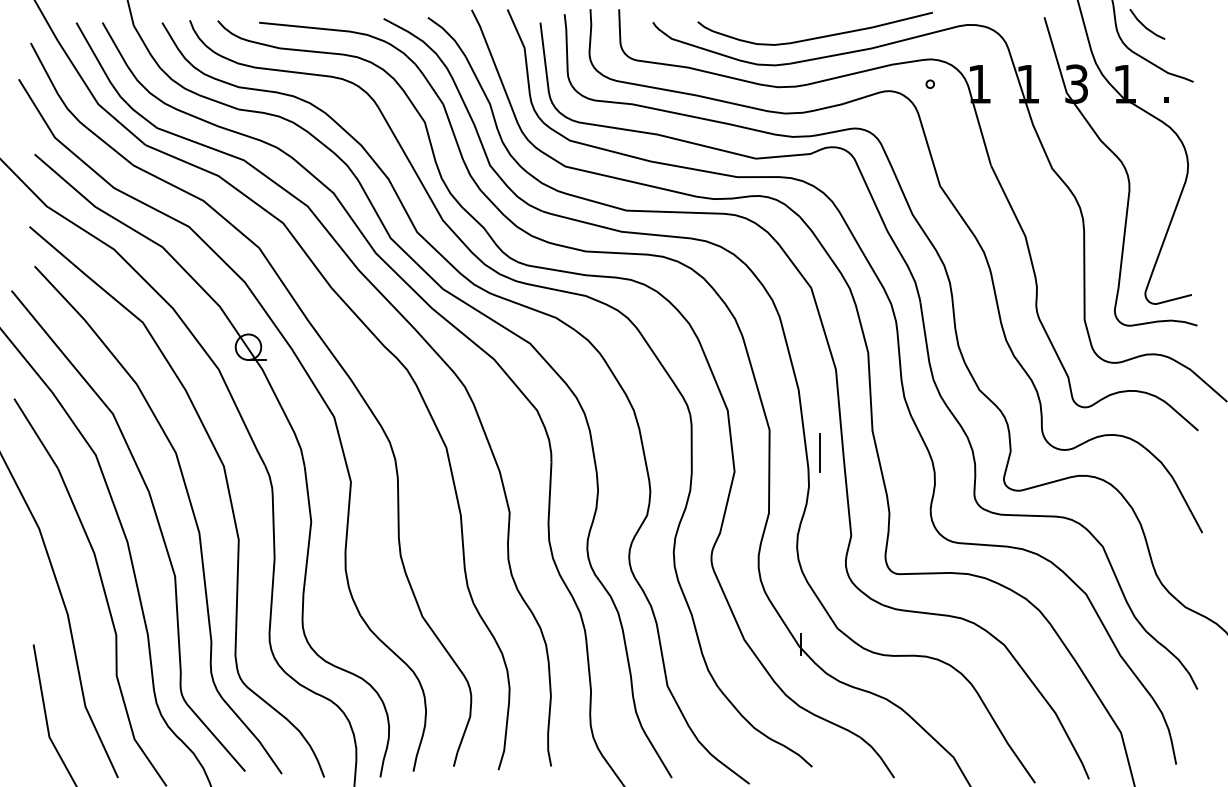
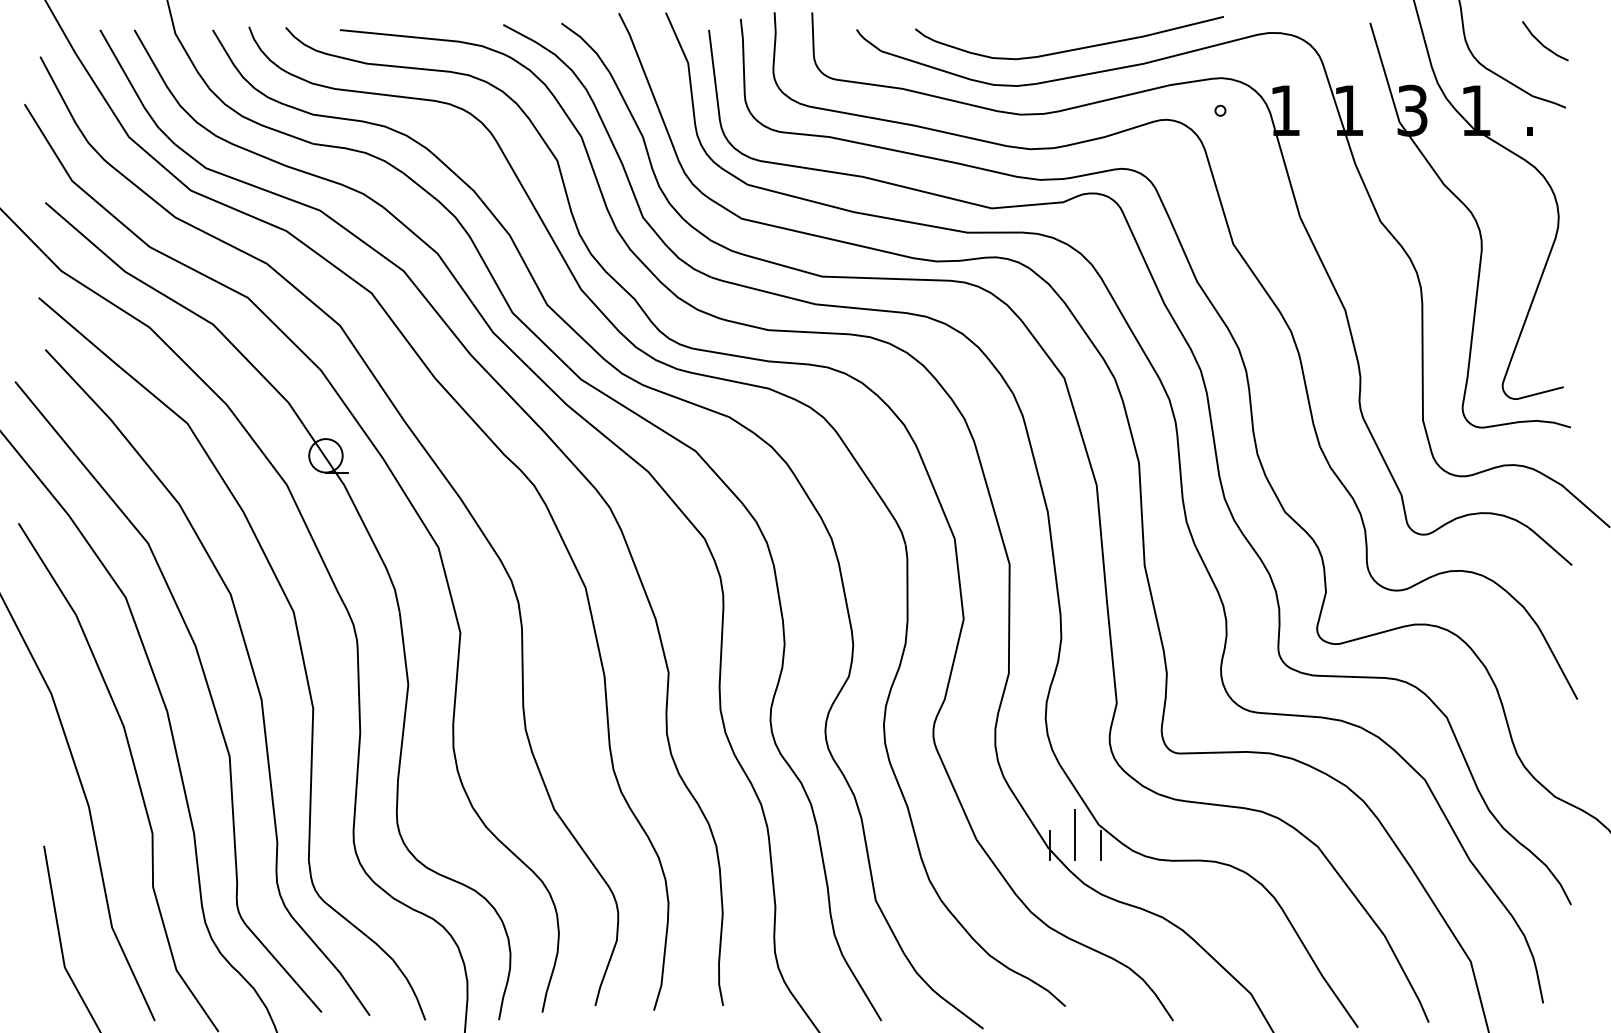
line: (1145, 26) -> (1542, 43), moved
line: (819, 452) -> (1074, 834), moved
line: (838, 644) -> (1100, 845), added

